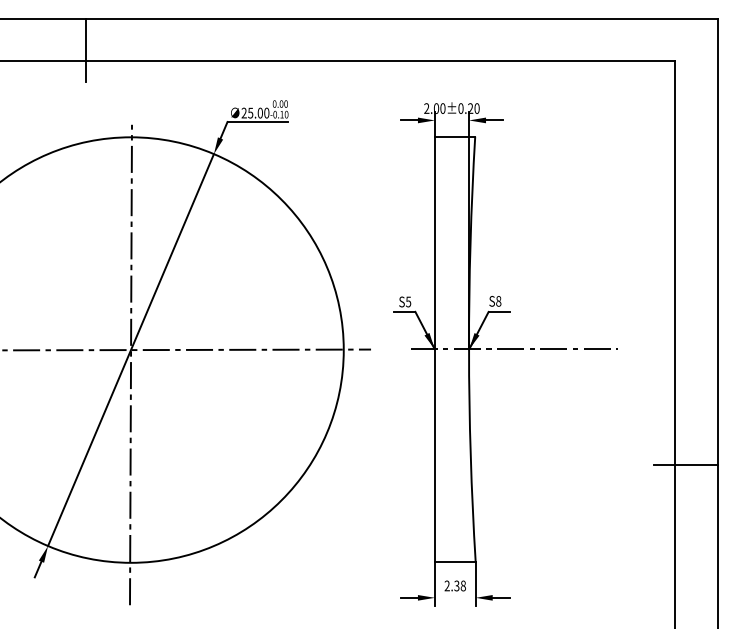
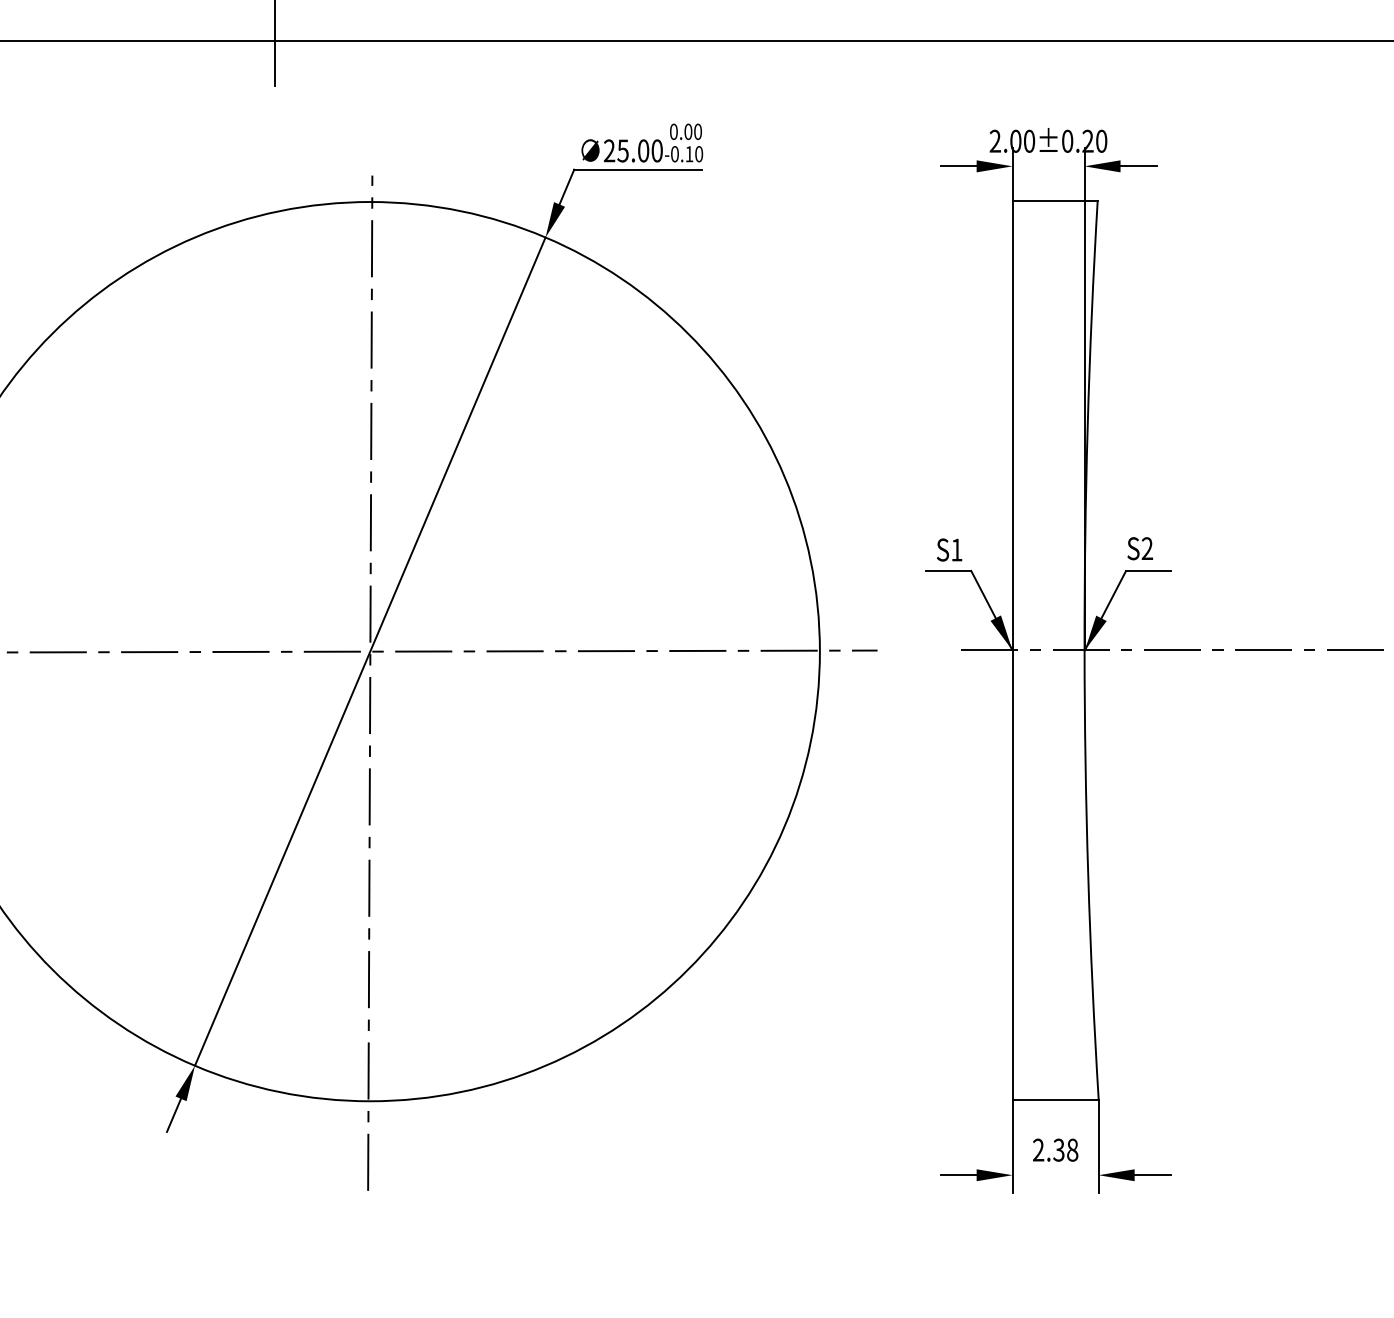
text: (408, 301) -> (956, 548), S5 -> S1
text: (498, 301) -> (1146, 548), S8 -> S2

